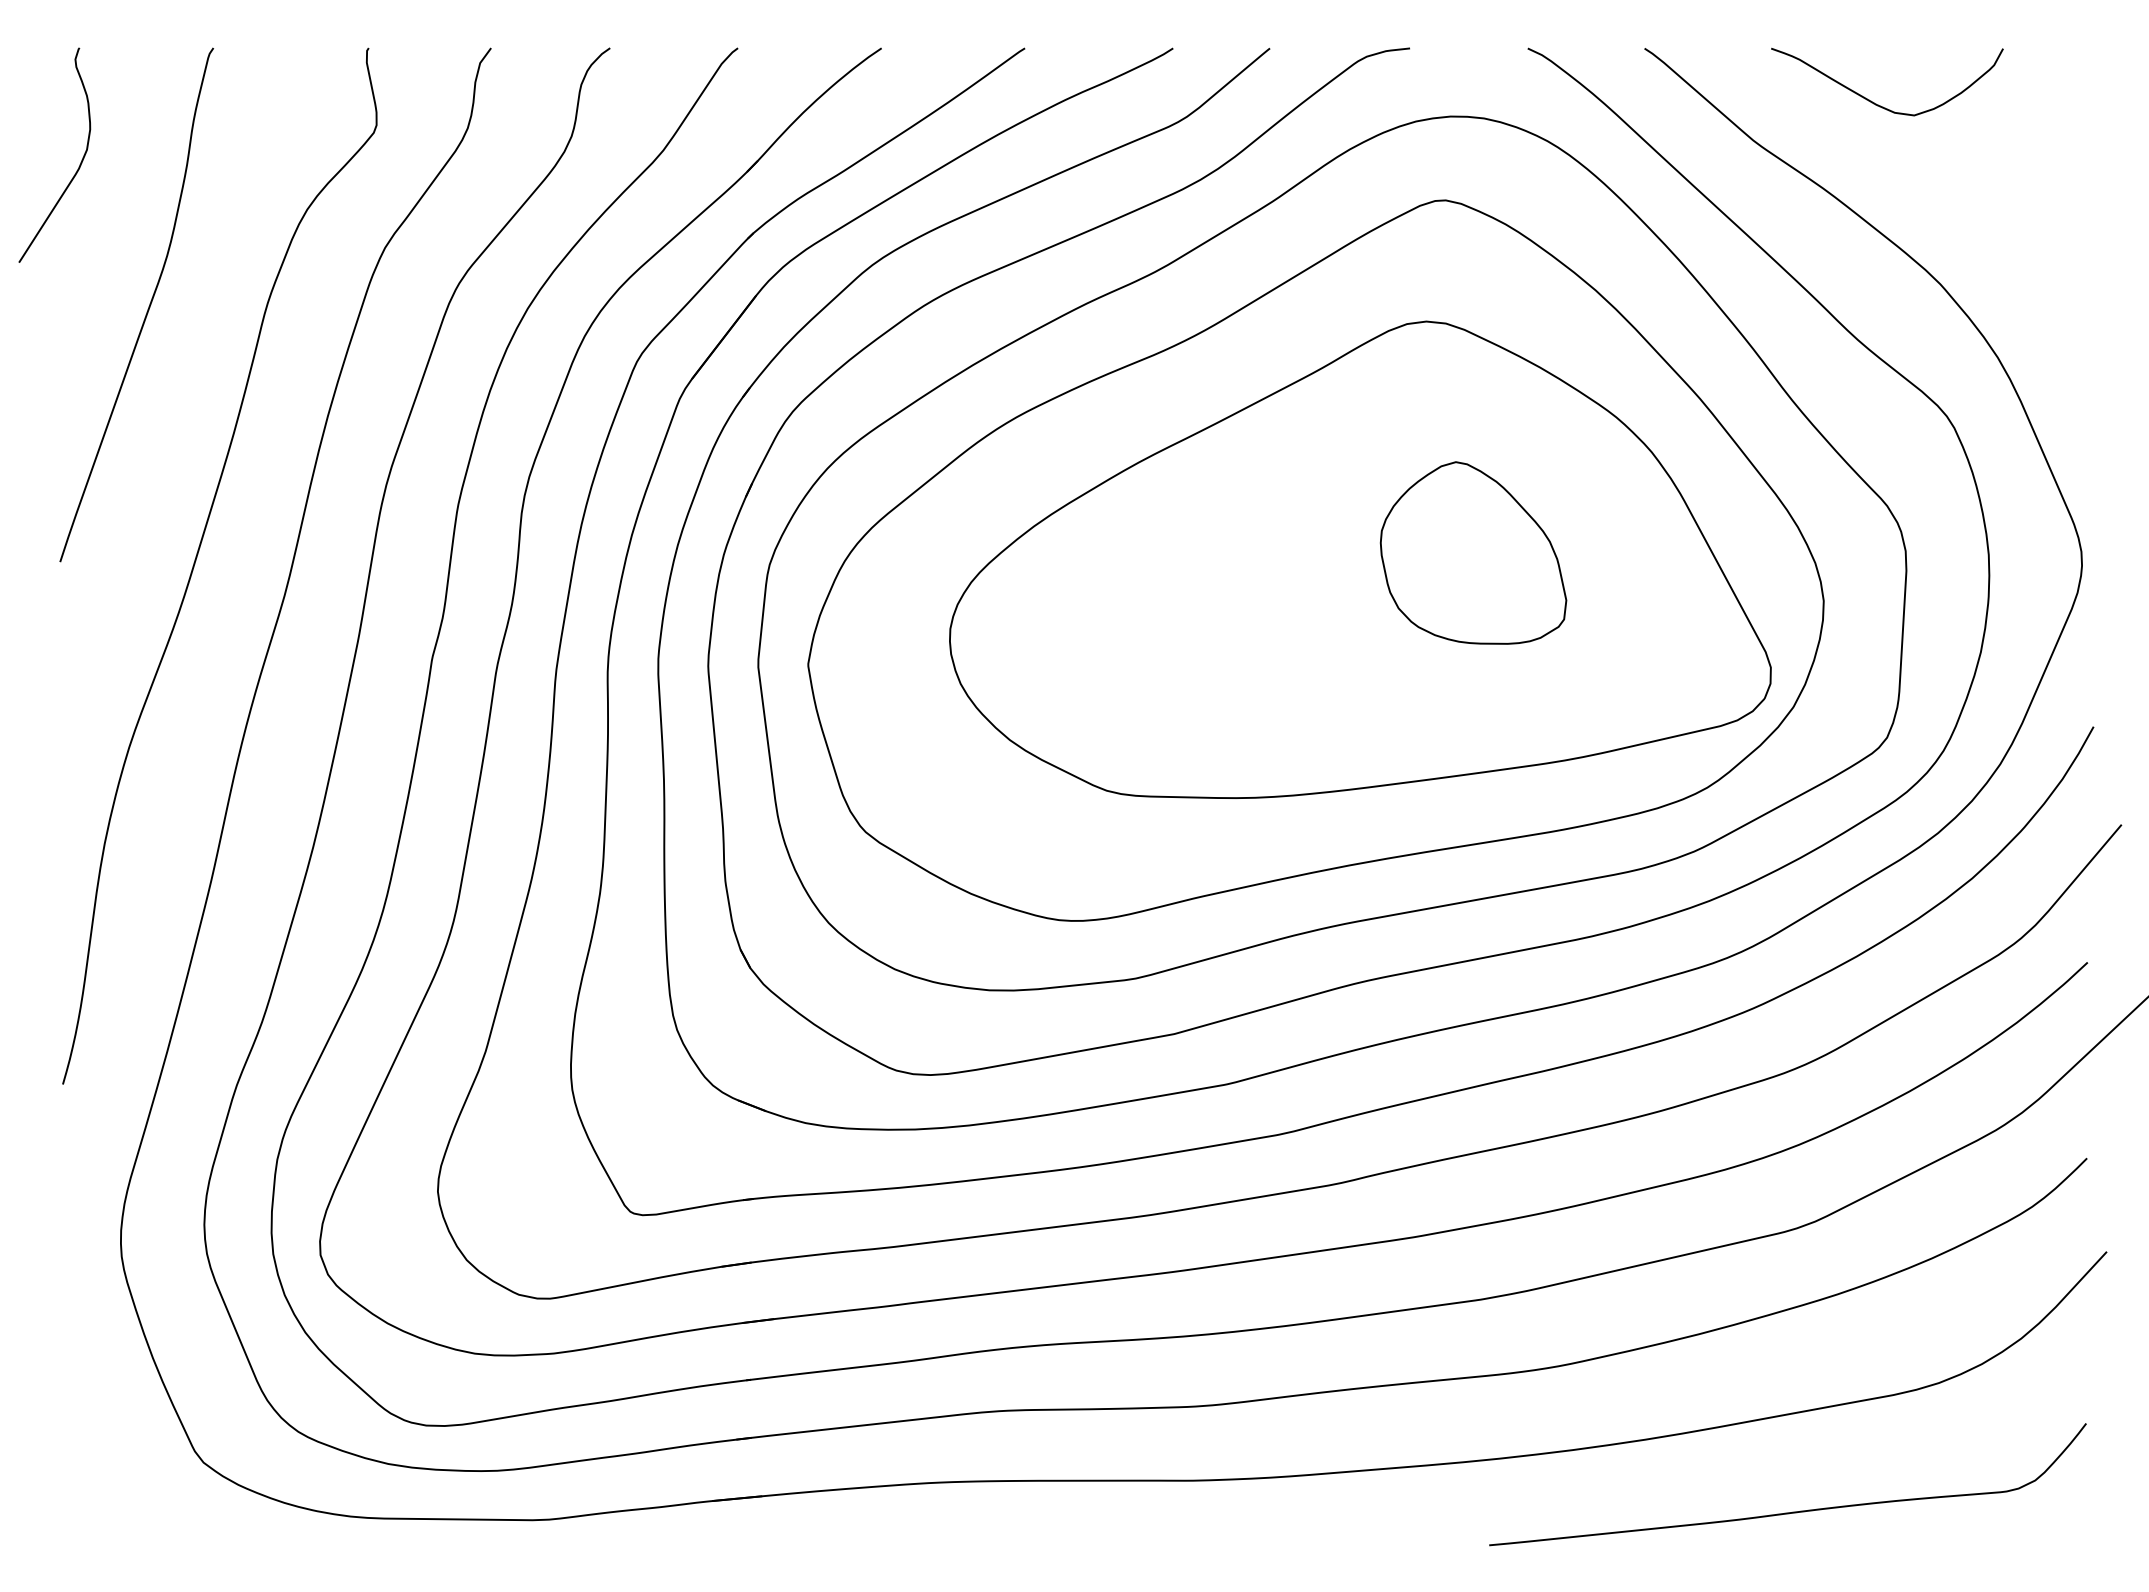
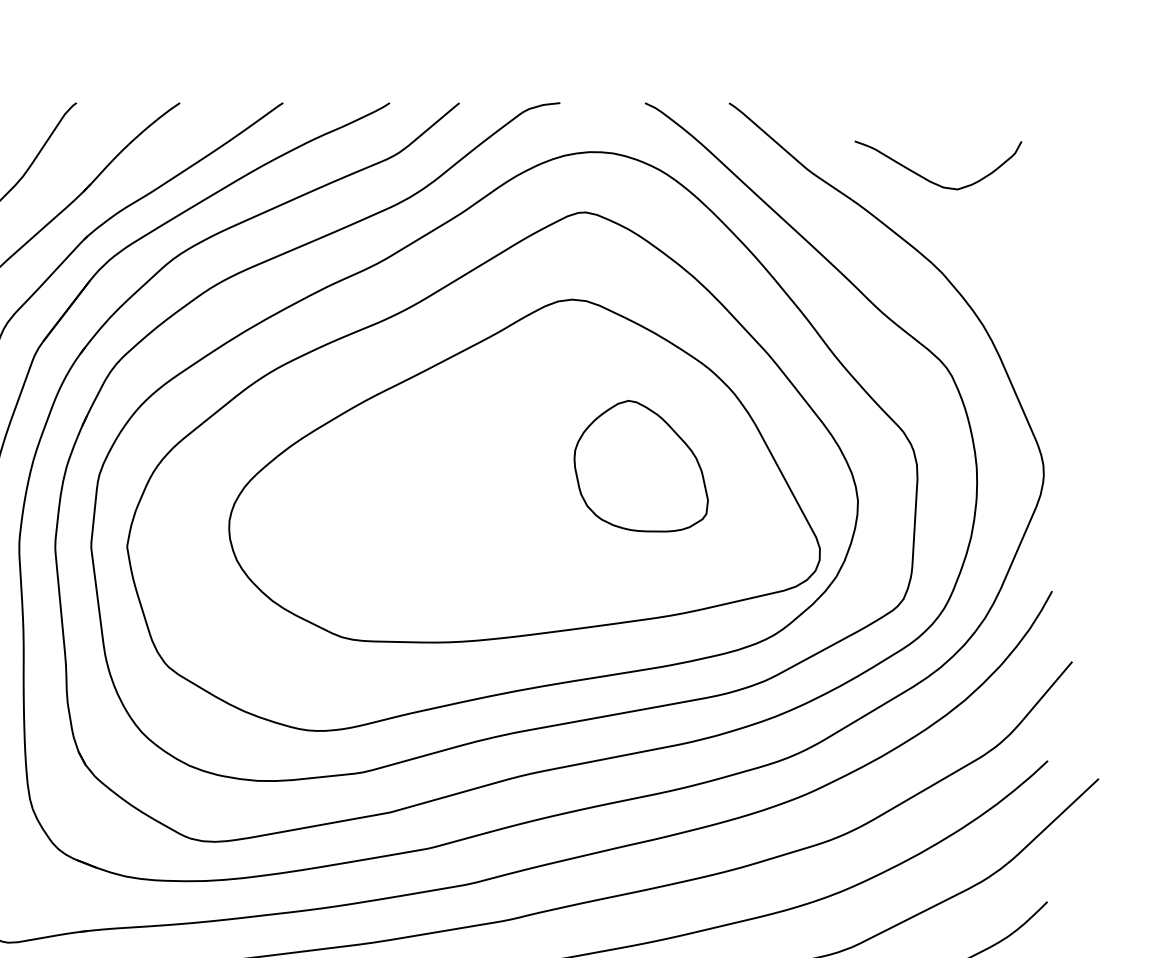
curve: (1876, 103) -> (930, 180), moved
part: (1473, 552) -> (641, 465), moved

